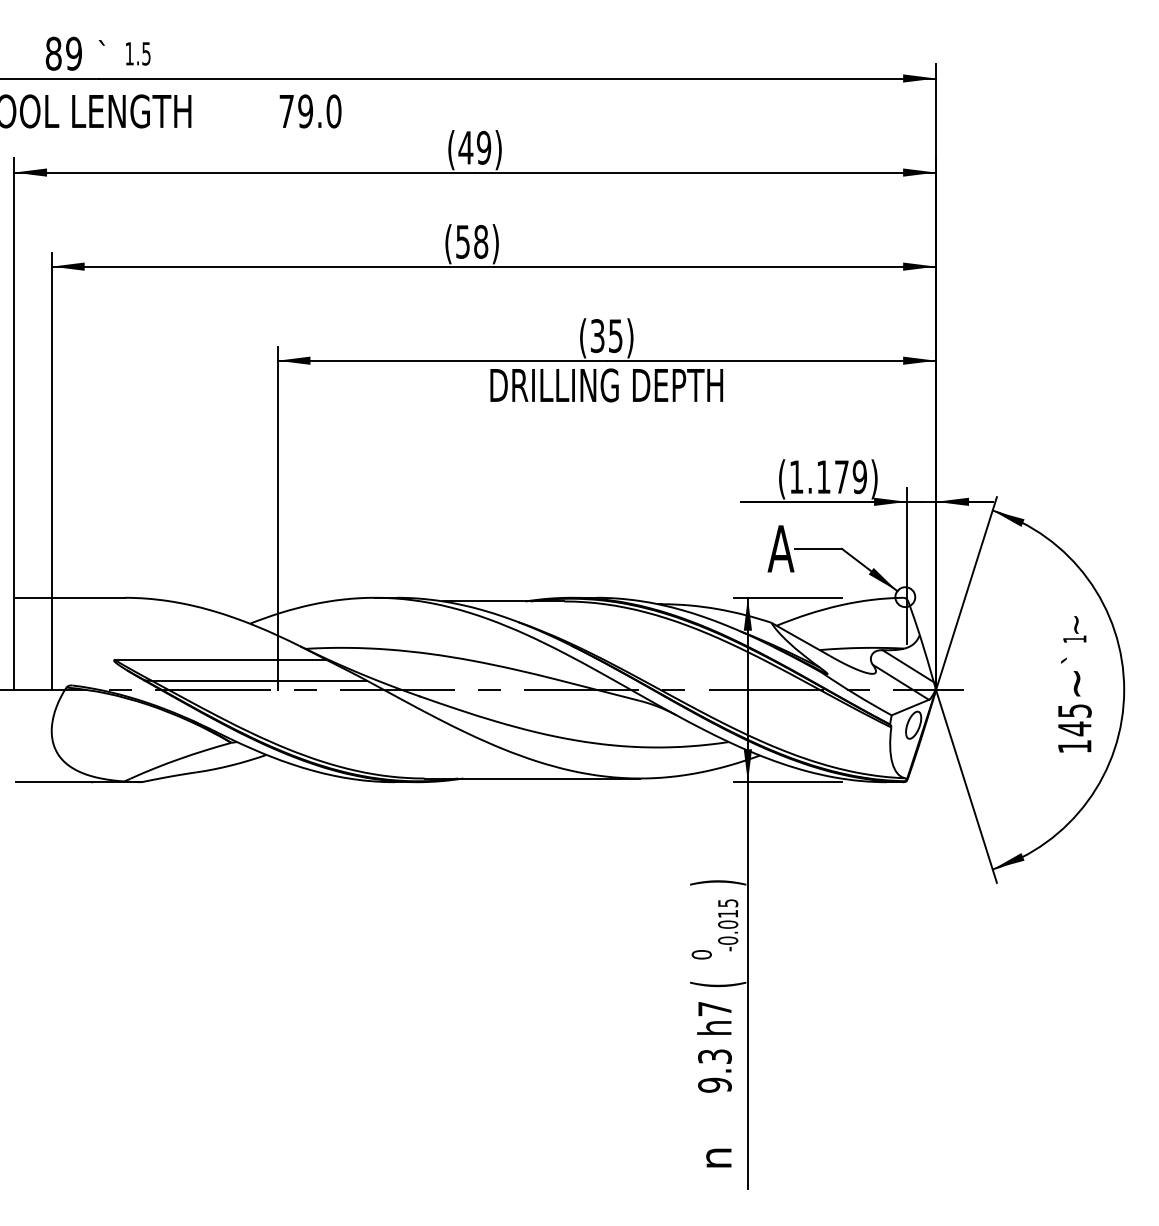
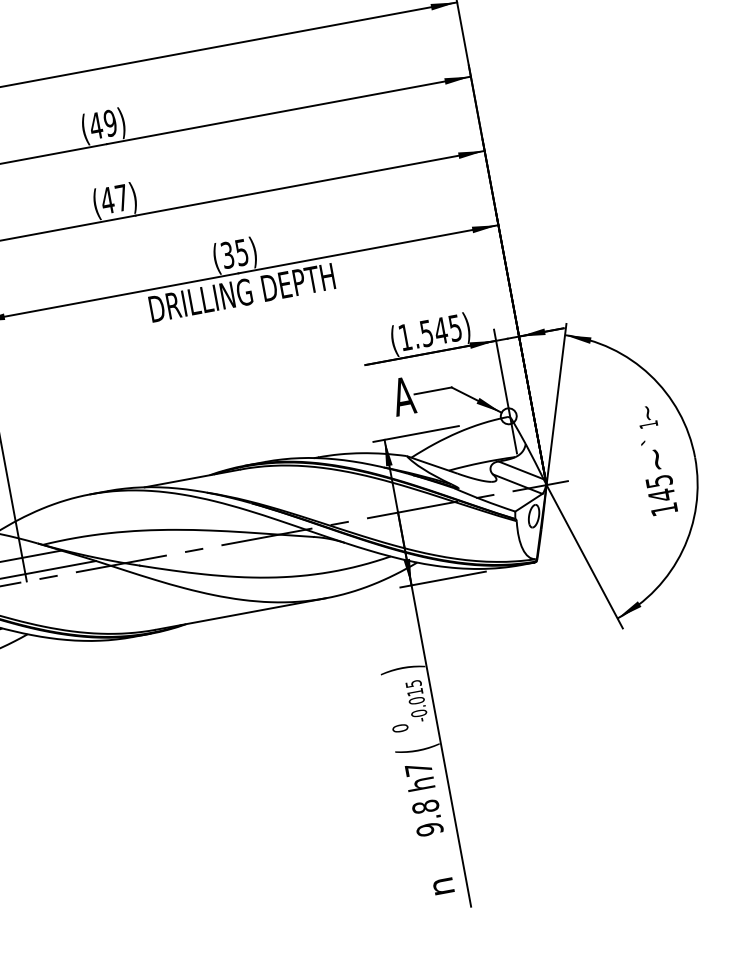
text: (471, 241) -> (114, 199), (58) -> (47)
text: (841, 477) -> (440, 331), (1.179) -> (1.545)
text: (714, 1056) -> (425, 806), 9.3 -> 9.8

